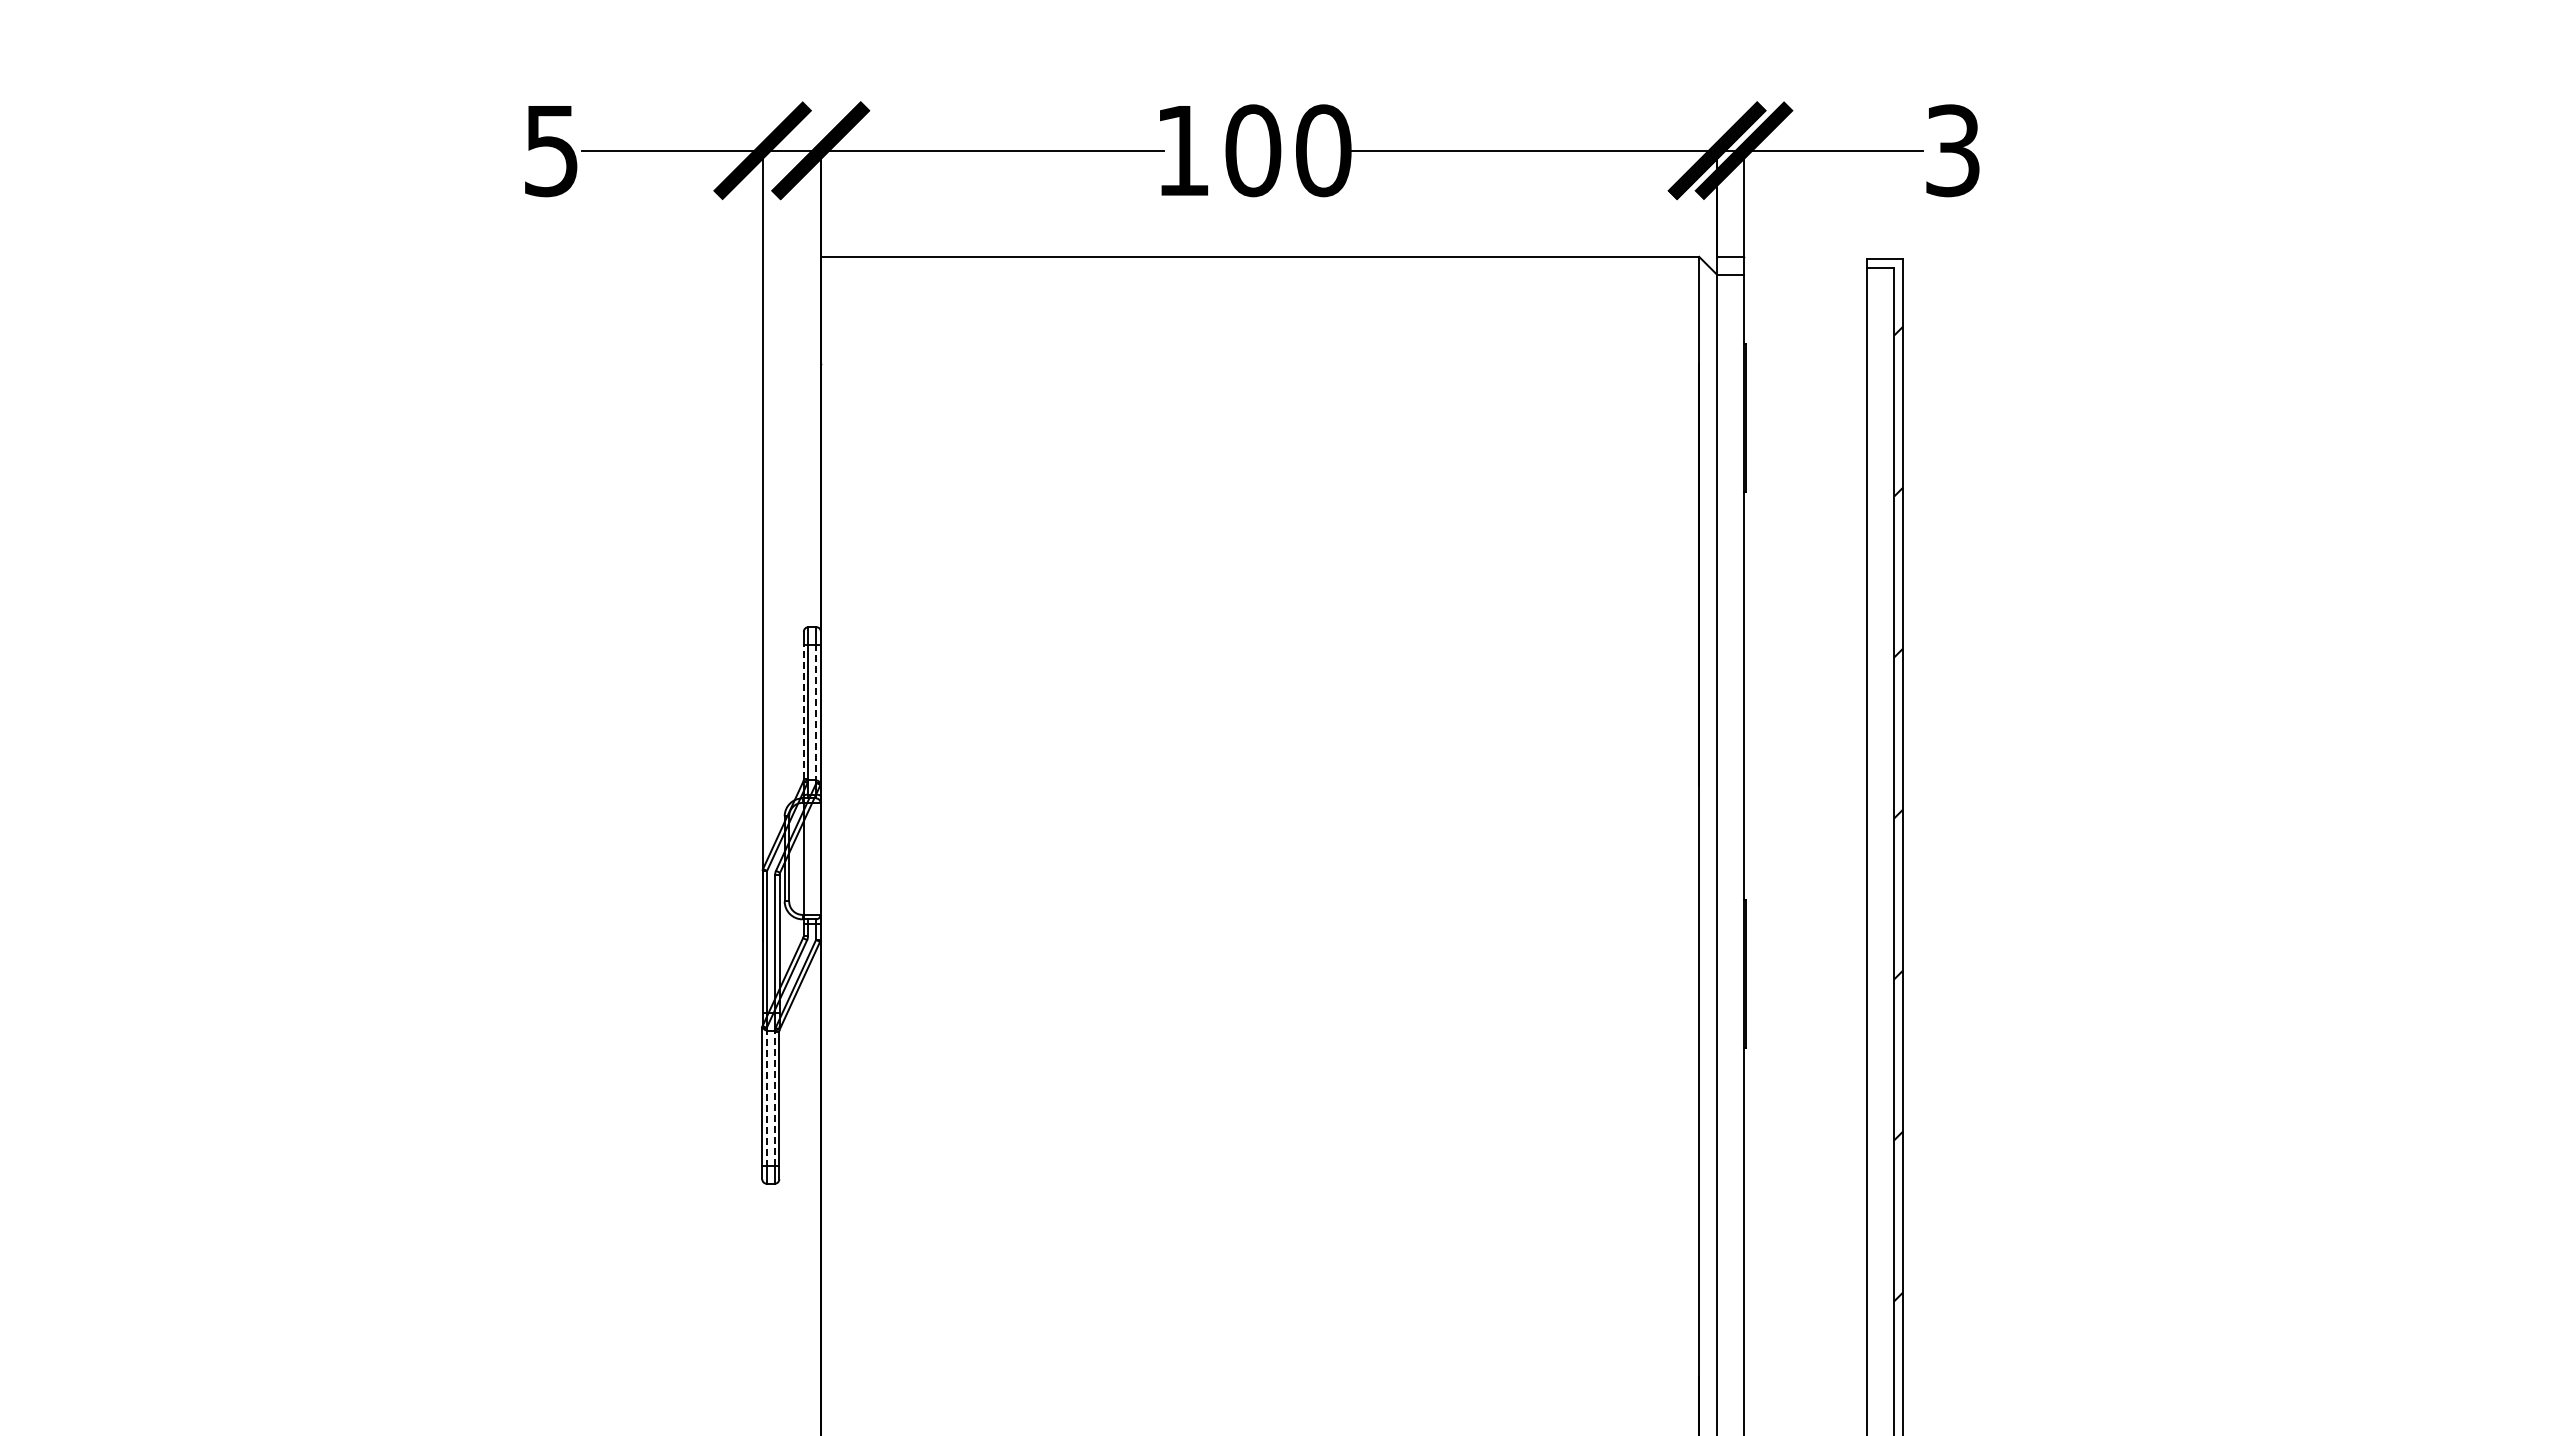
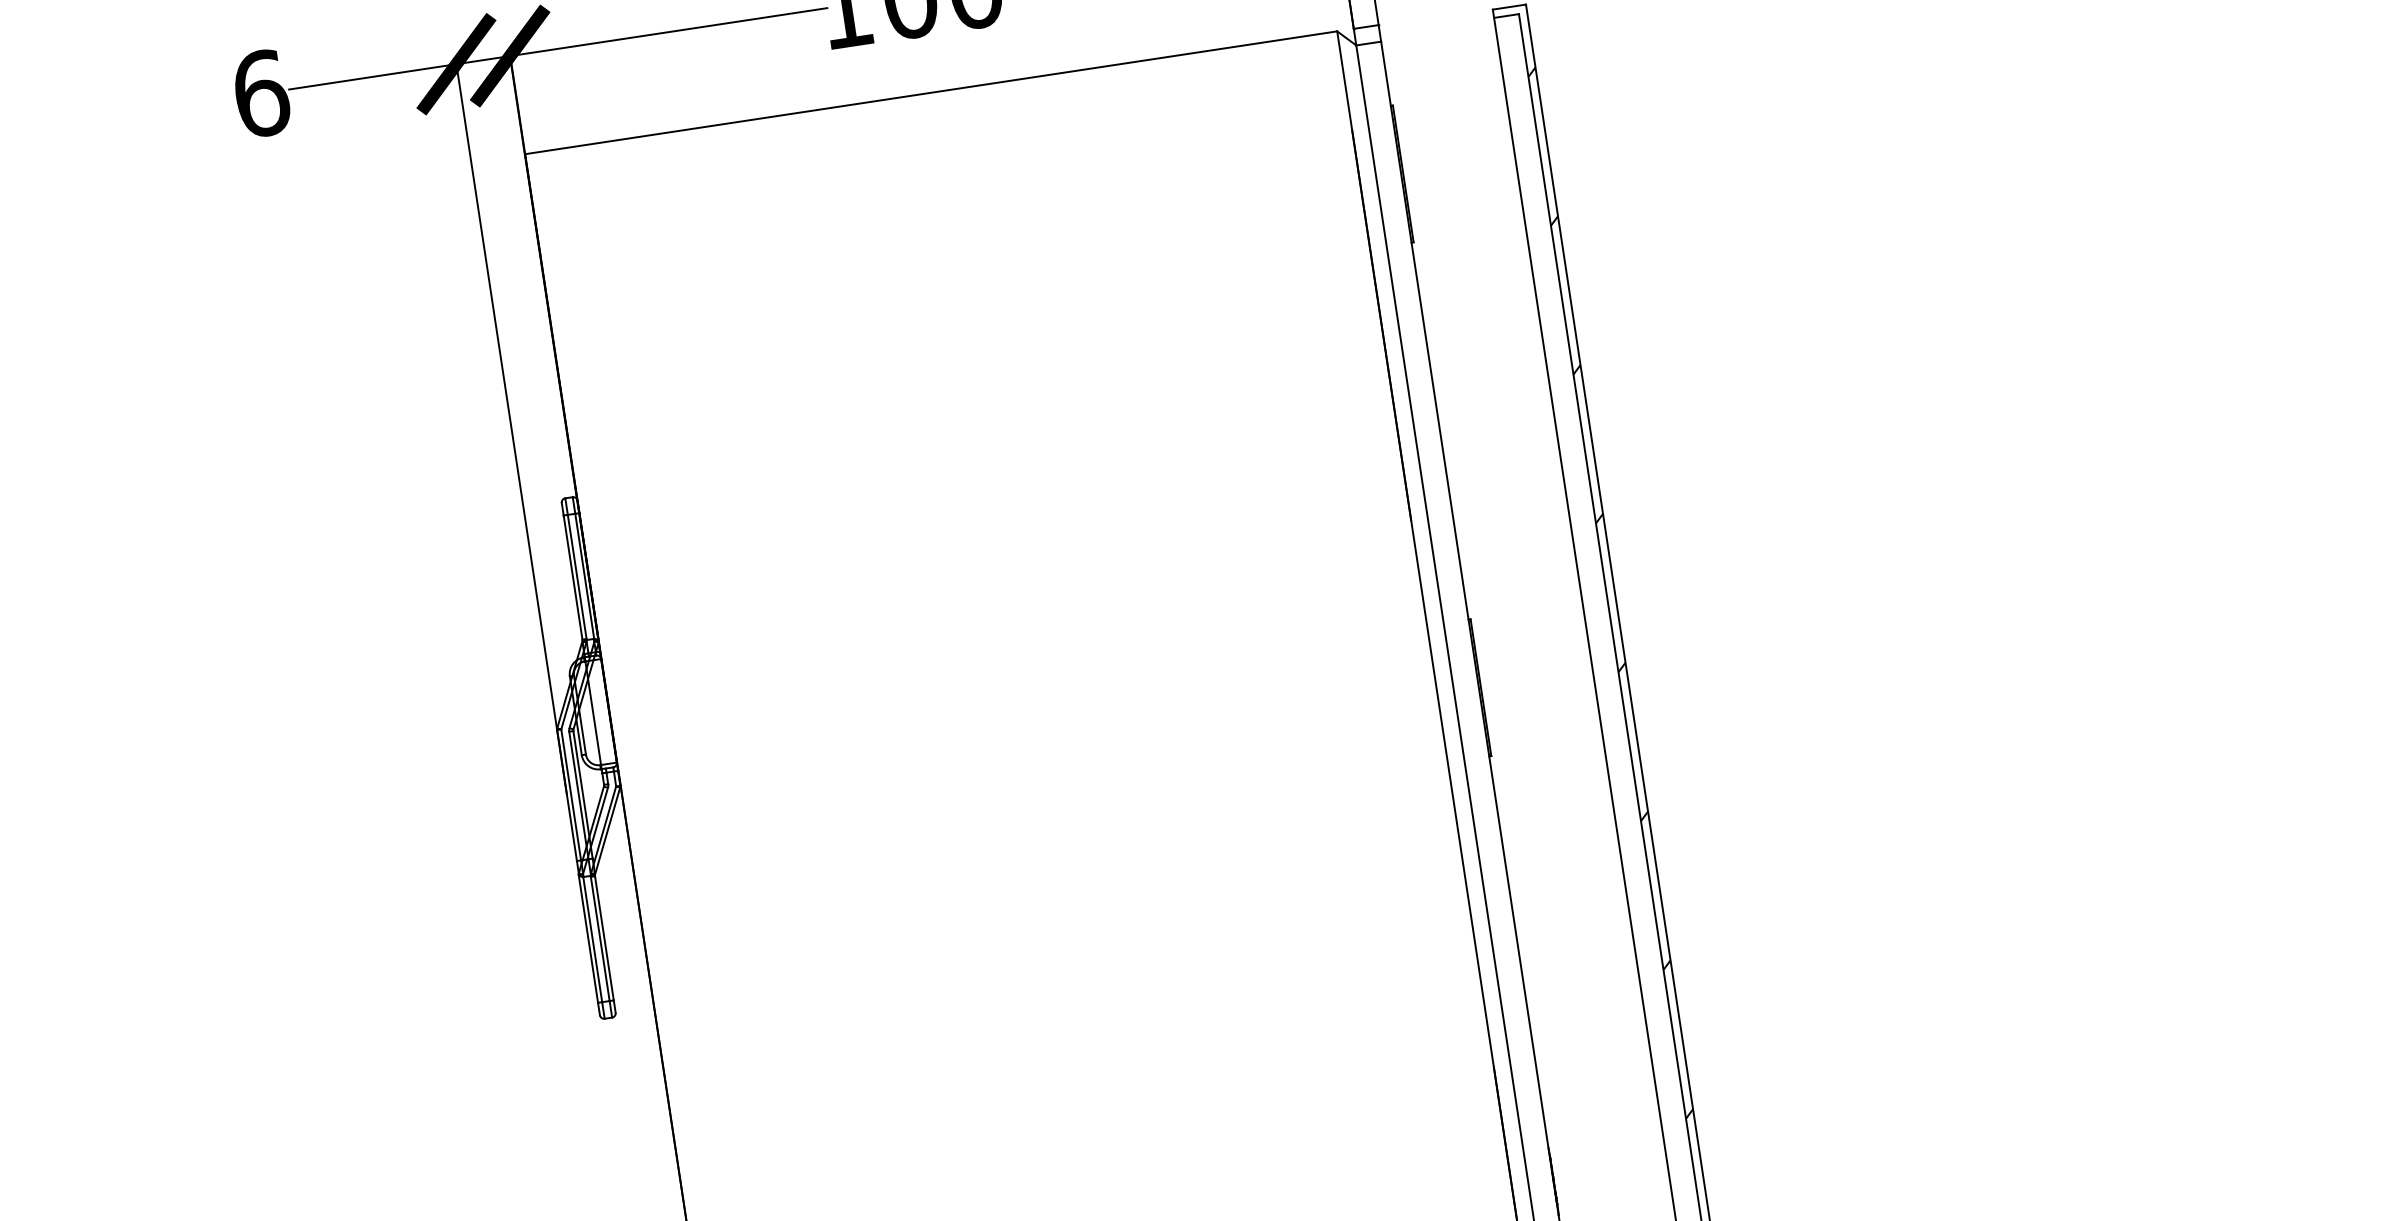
text: (551, 150) -> (261, 93), 5 -> 6
line: (803, 711) -> (572, 576), dashed -> solid
line: (816, 714) -> (585, 577), dashed -> solid
line: (766, 1096) -> (592, 938), dashed -> solid
line: (774, 1098) -> (599, 938), dashed -> solid

